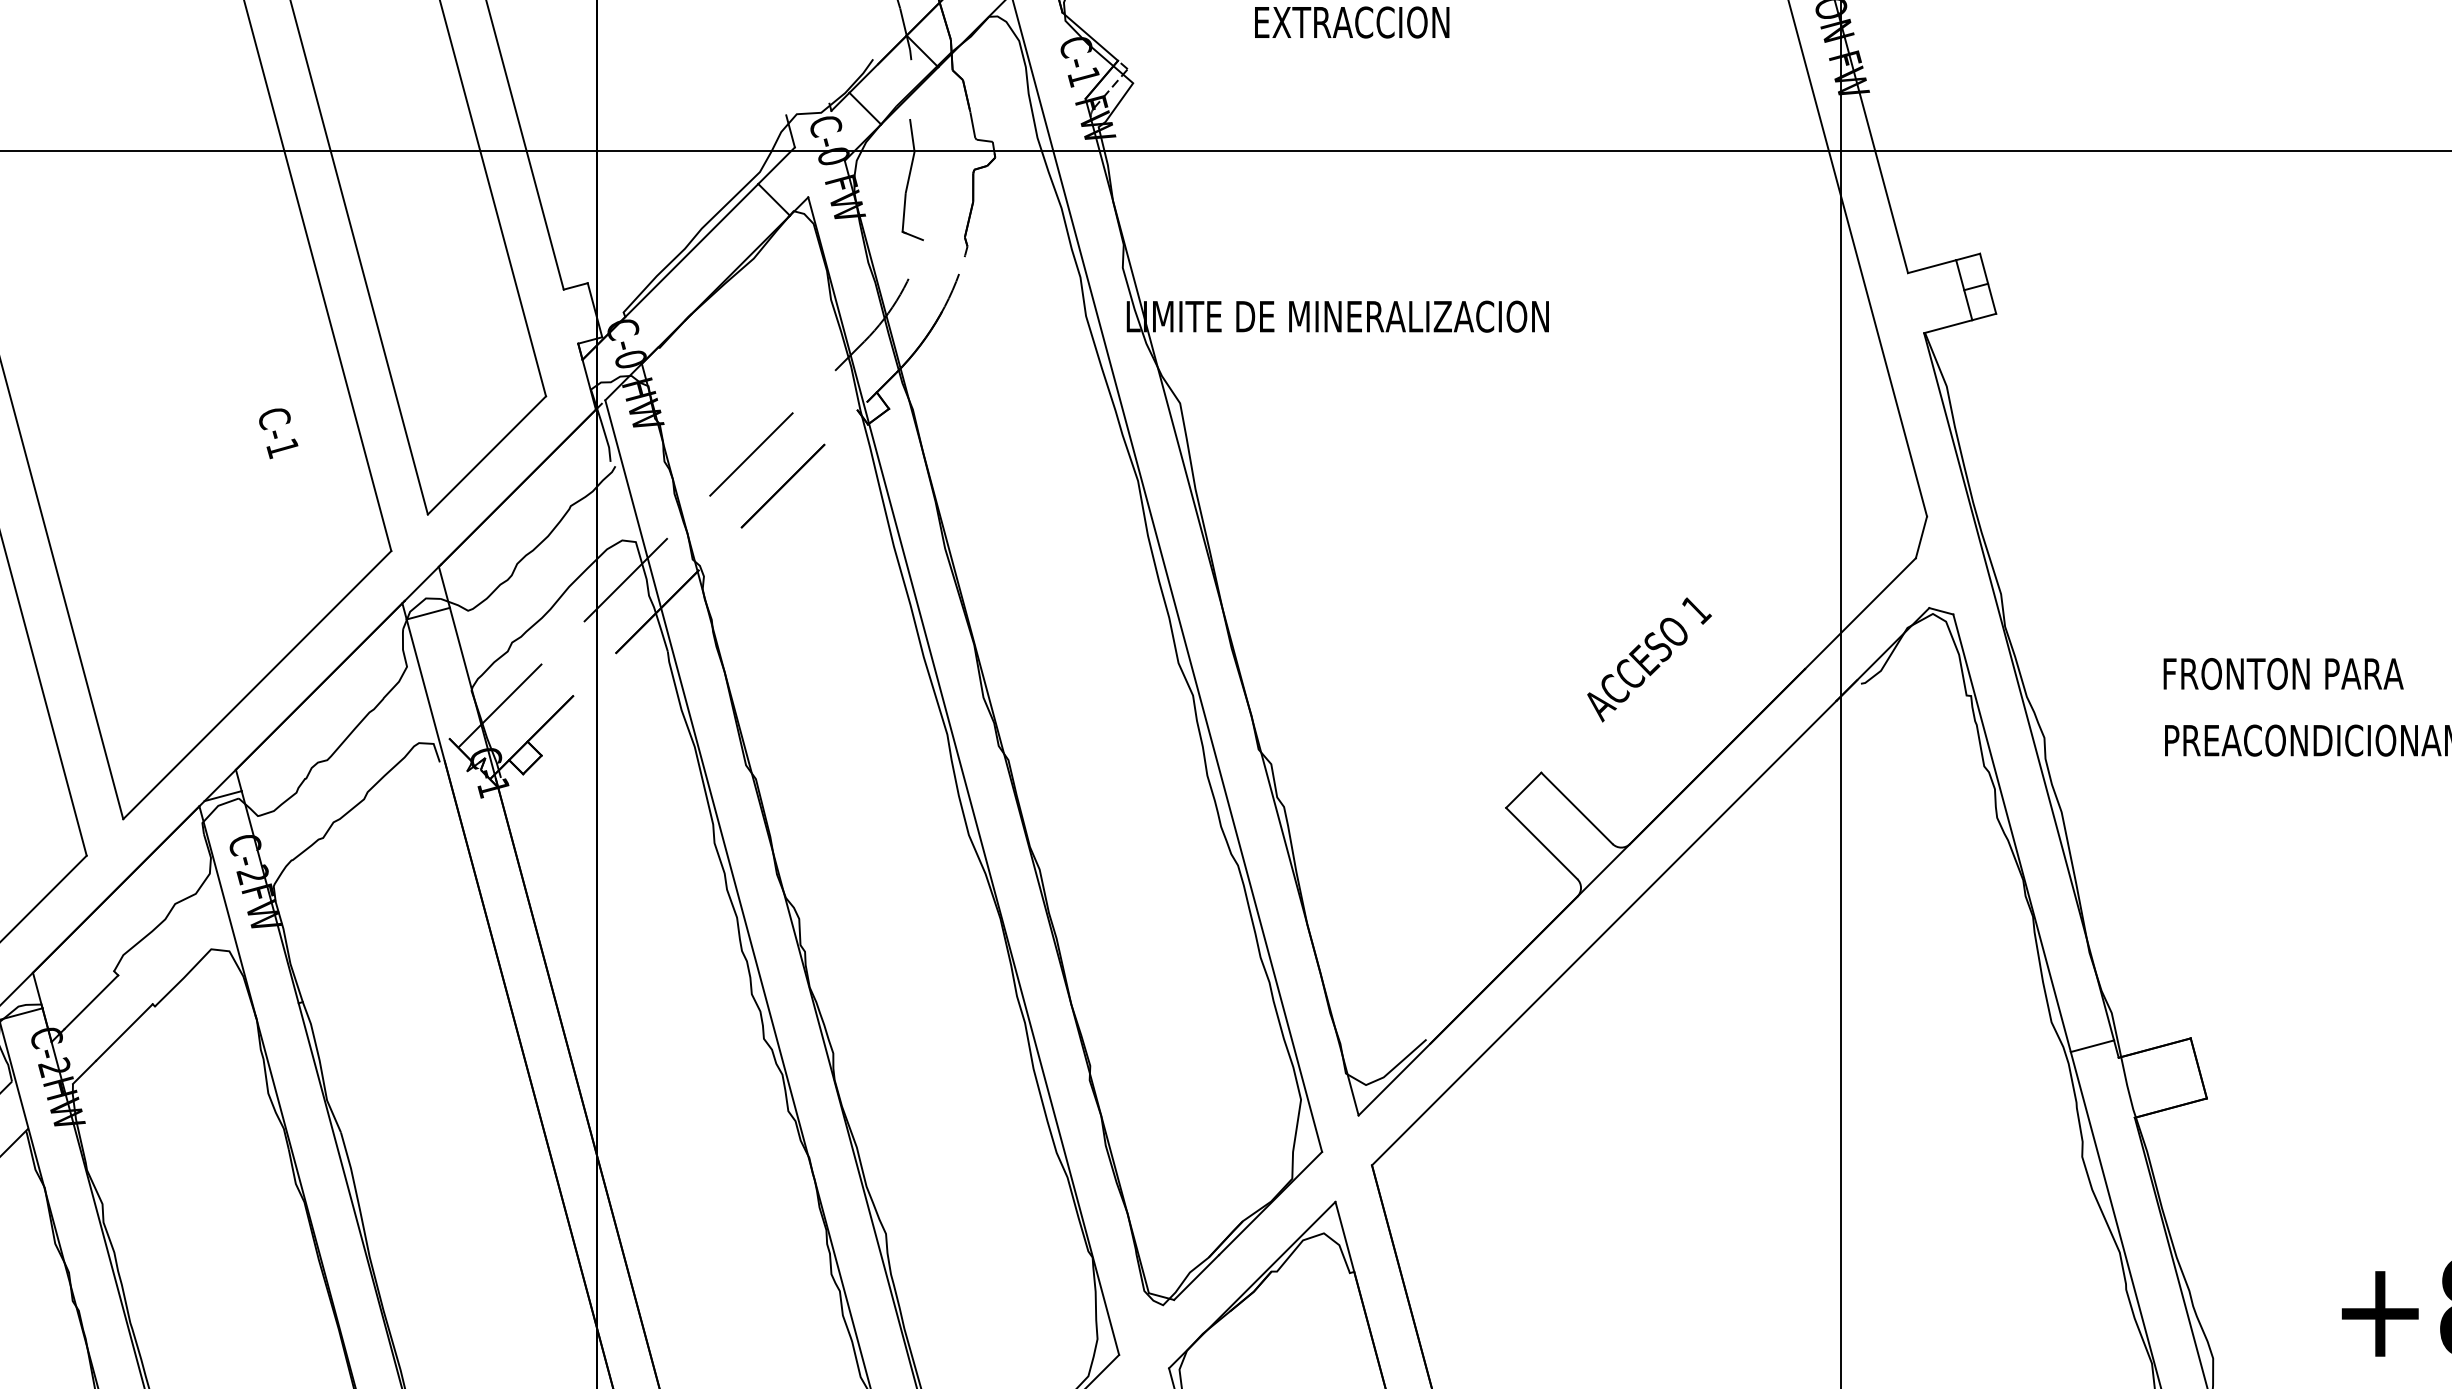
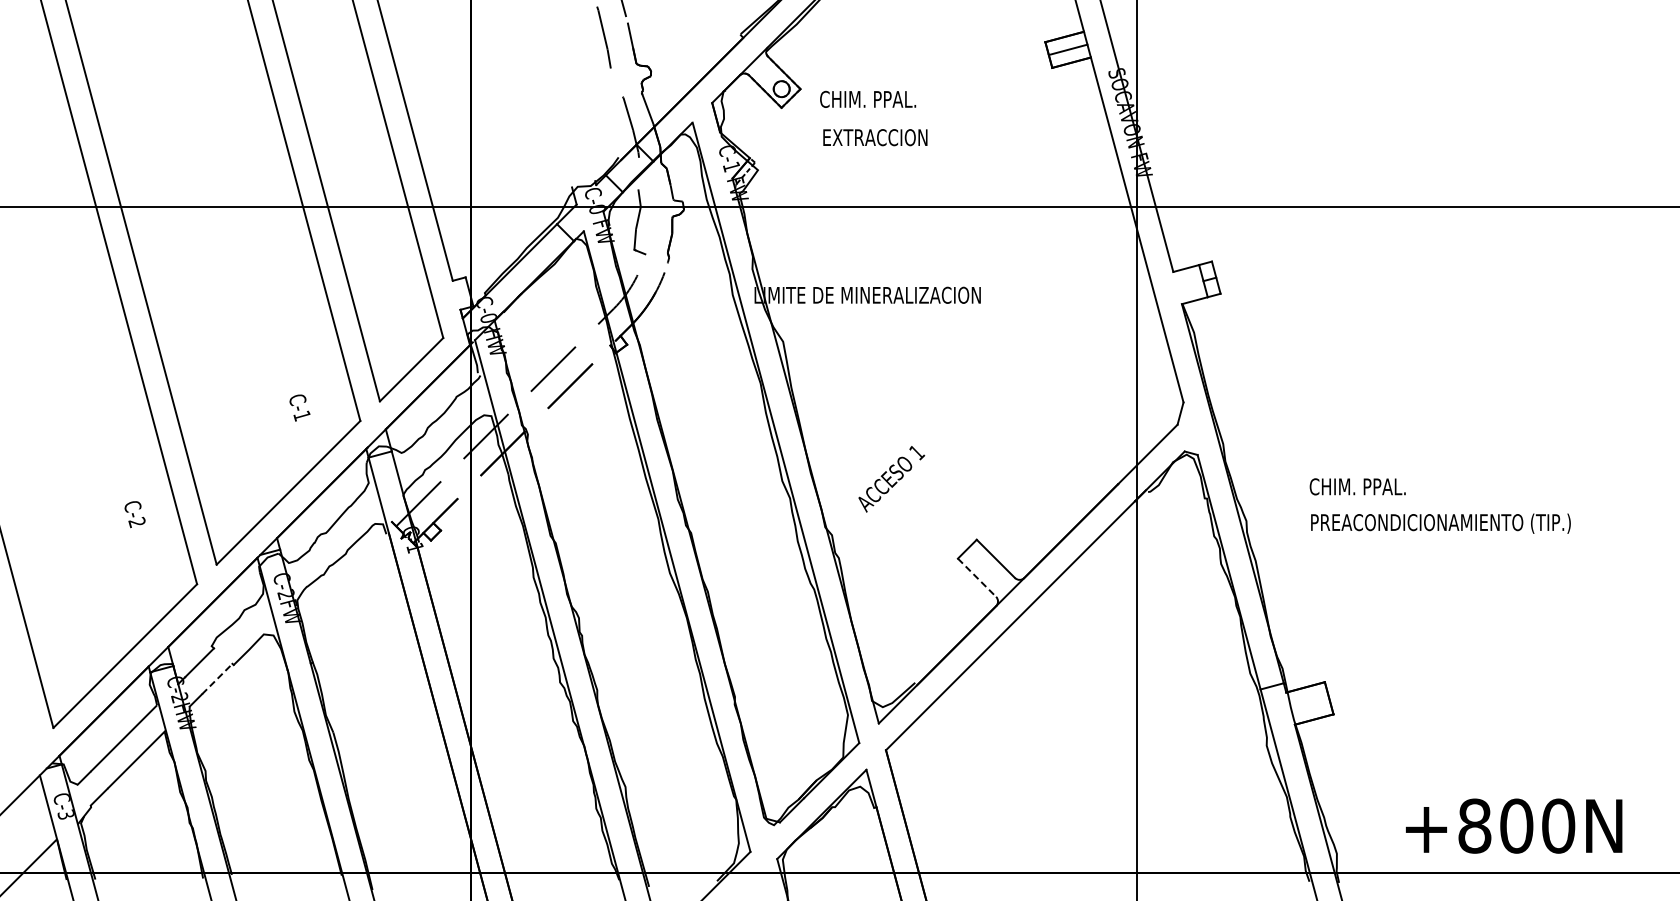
text: (277, 432) -> (299, 407), moved
text: (1649, 660) -> (891, 479), moved
text: (2281, 673) -> (1373, 486), FRONTON PARA -> CHIM. PPAL.
line: (1542, 843) -> (977, 577), solid -> dashed
line: (124, 1031) -> (217, 678), solid -> dashed

